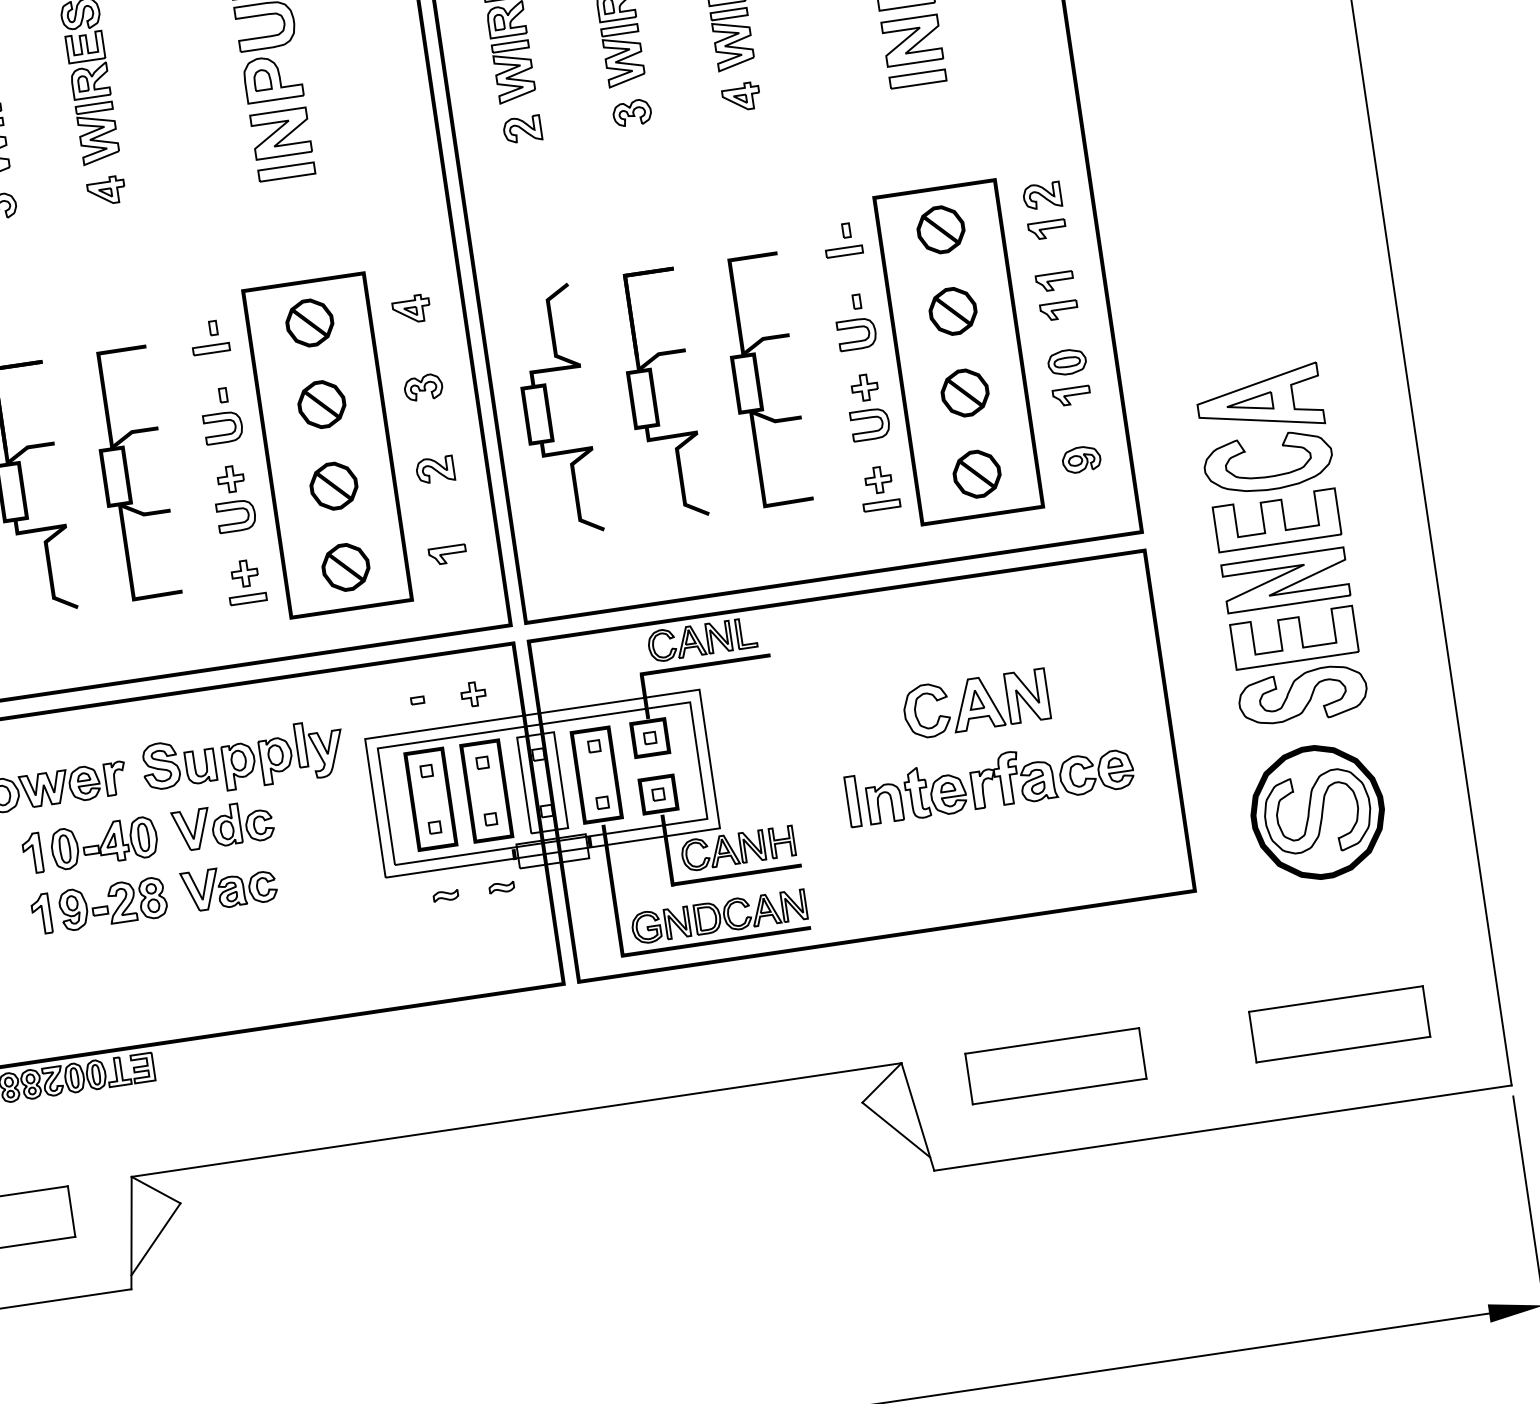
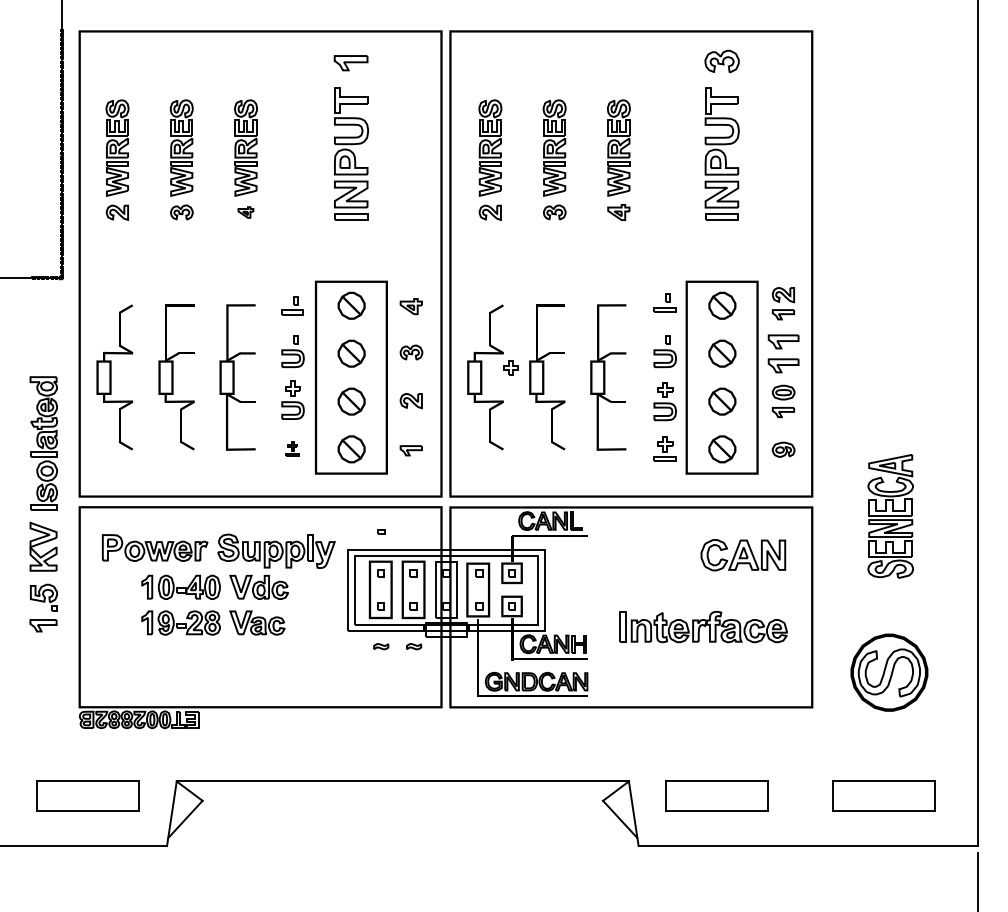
part: (105, 190) -> (245, 212), size x0.7
part: (1055, 295) -> (782, 353), size x1.4
part: (1280, 546) -> (890, 516), size x0.6
part: (245, 580) -> (292, 448), size x0.6
part: (472, 693) -> (510, 367), moved
part: (976, 704) -> (743, 555), moved

